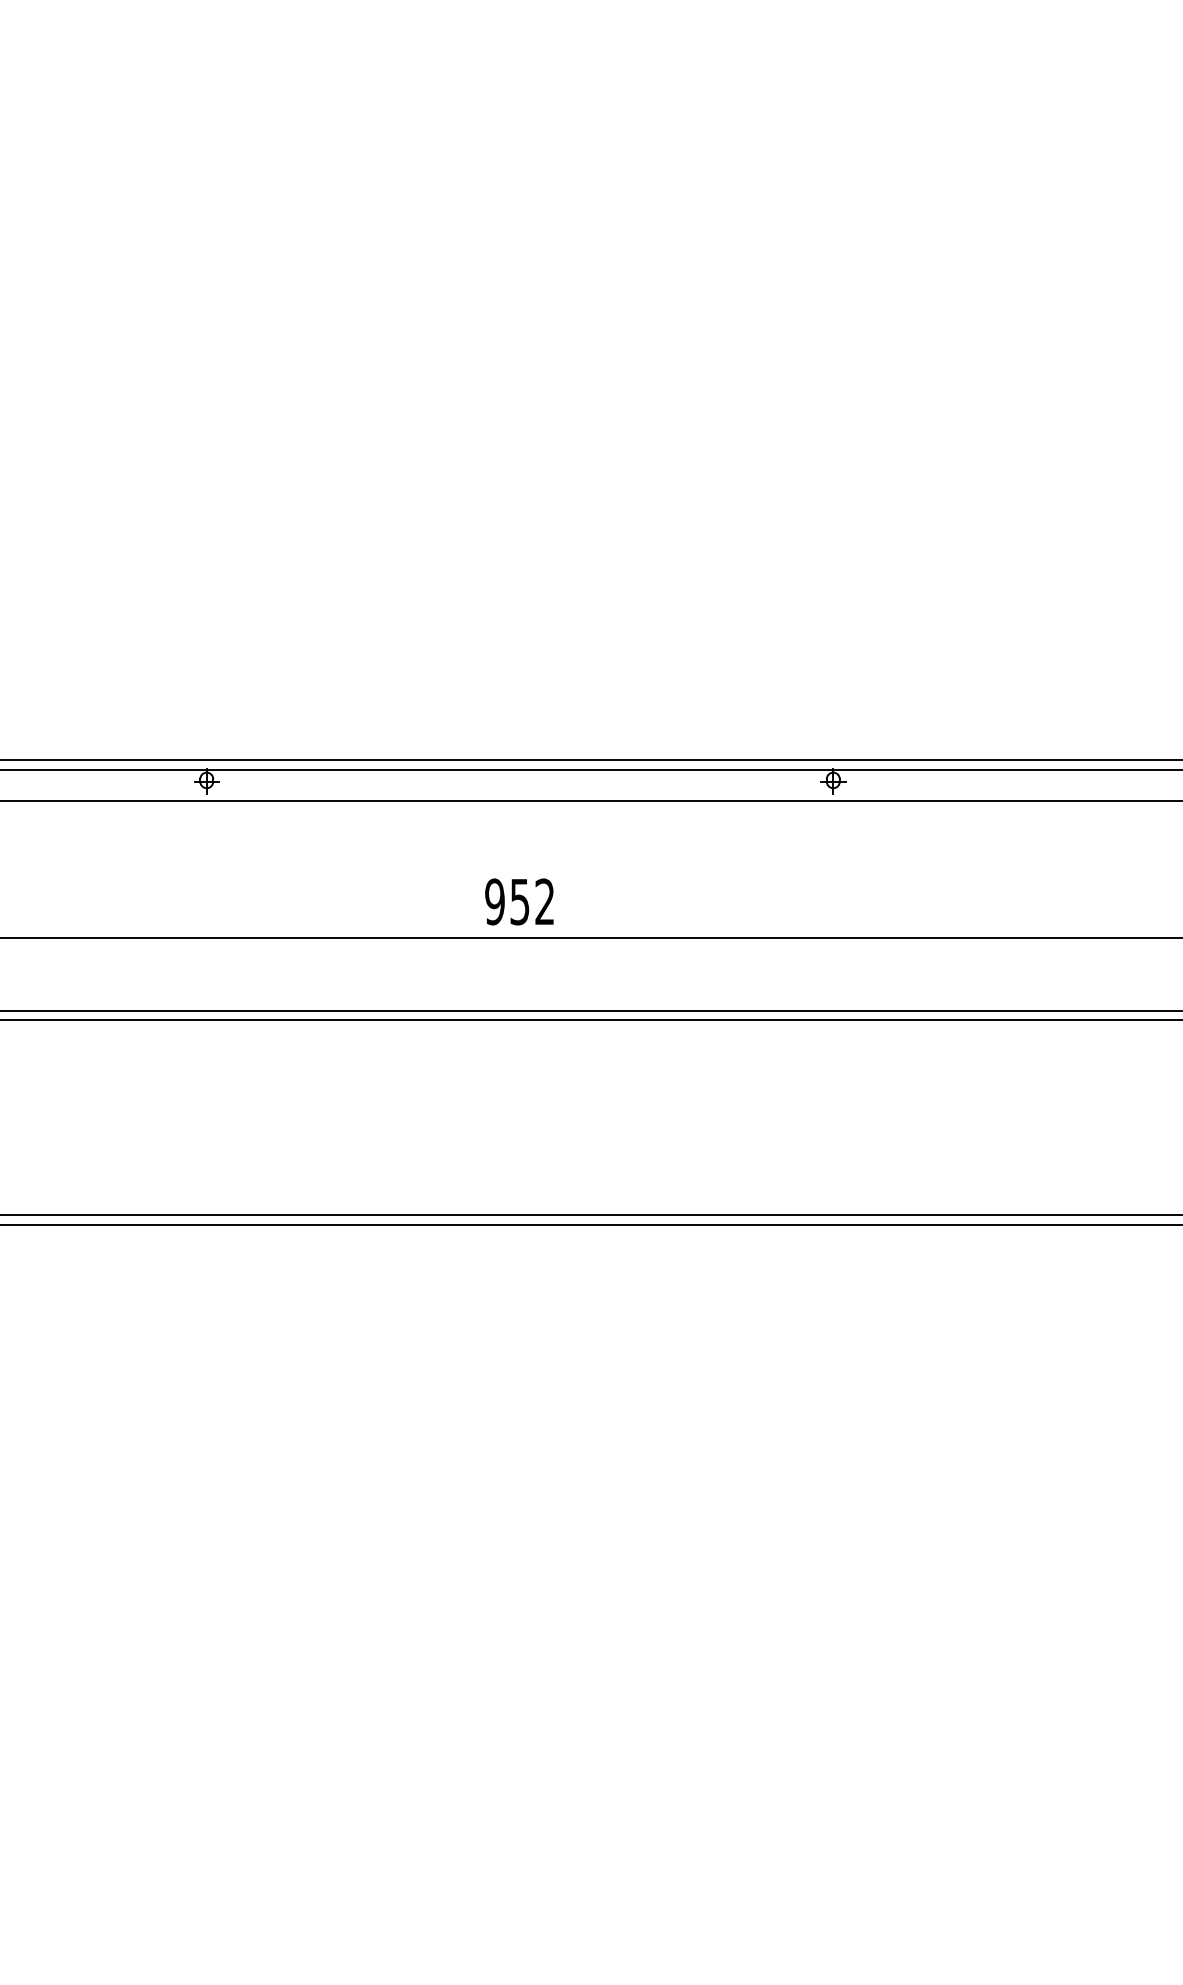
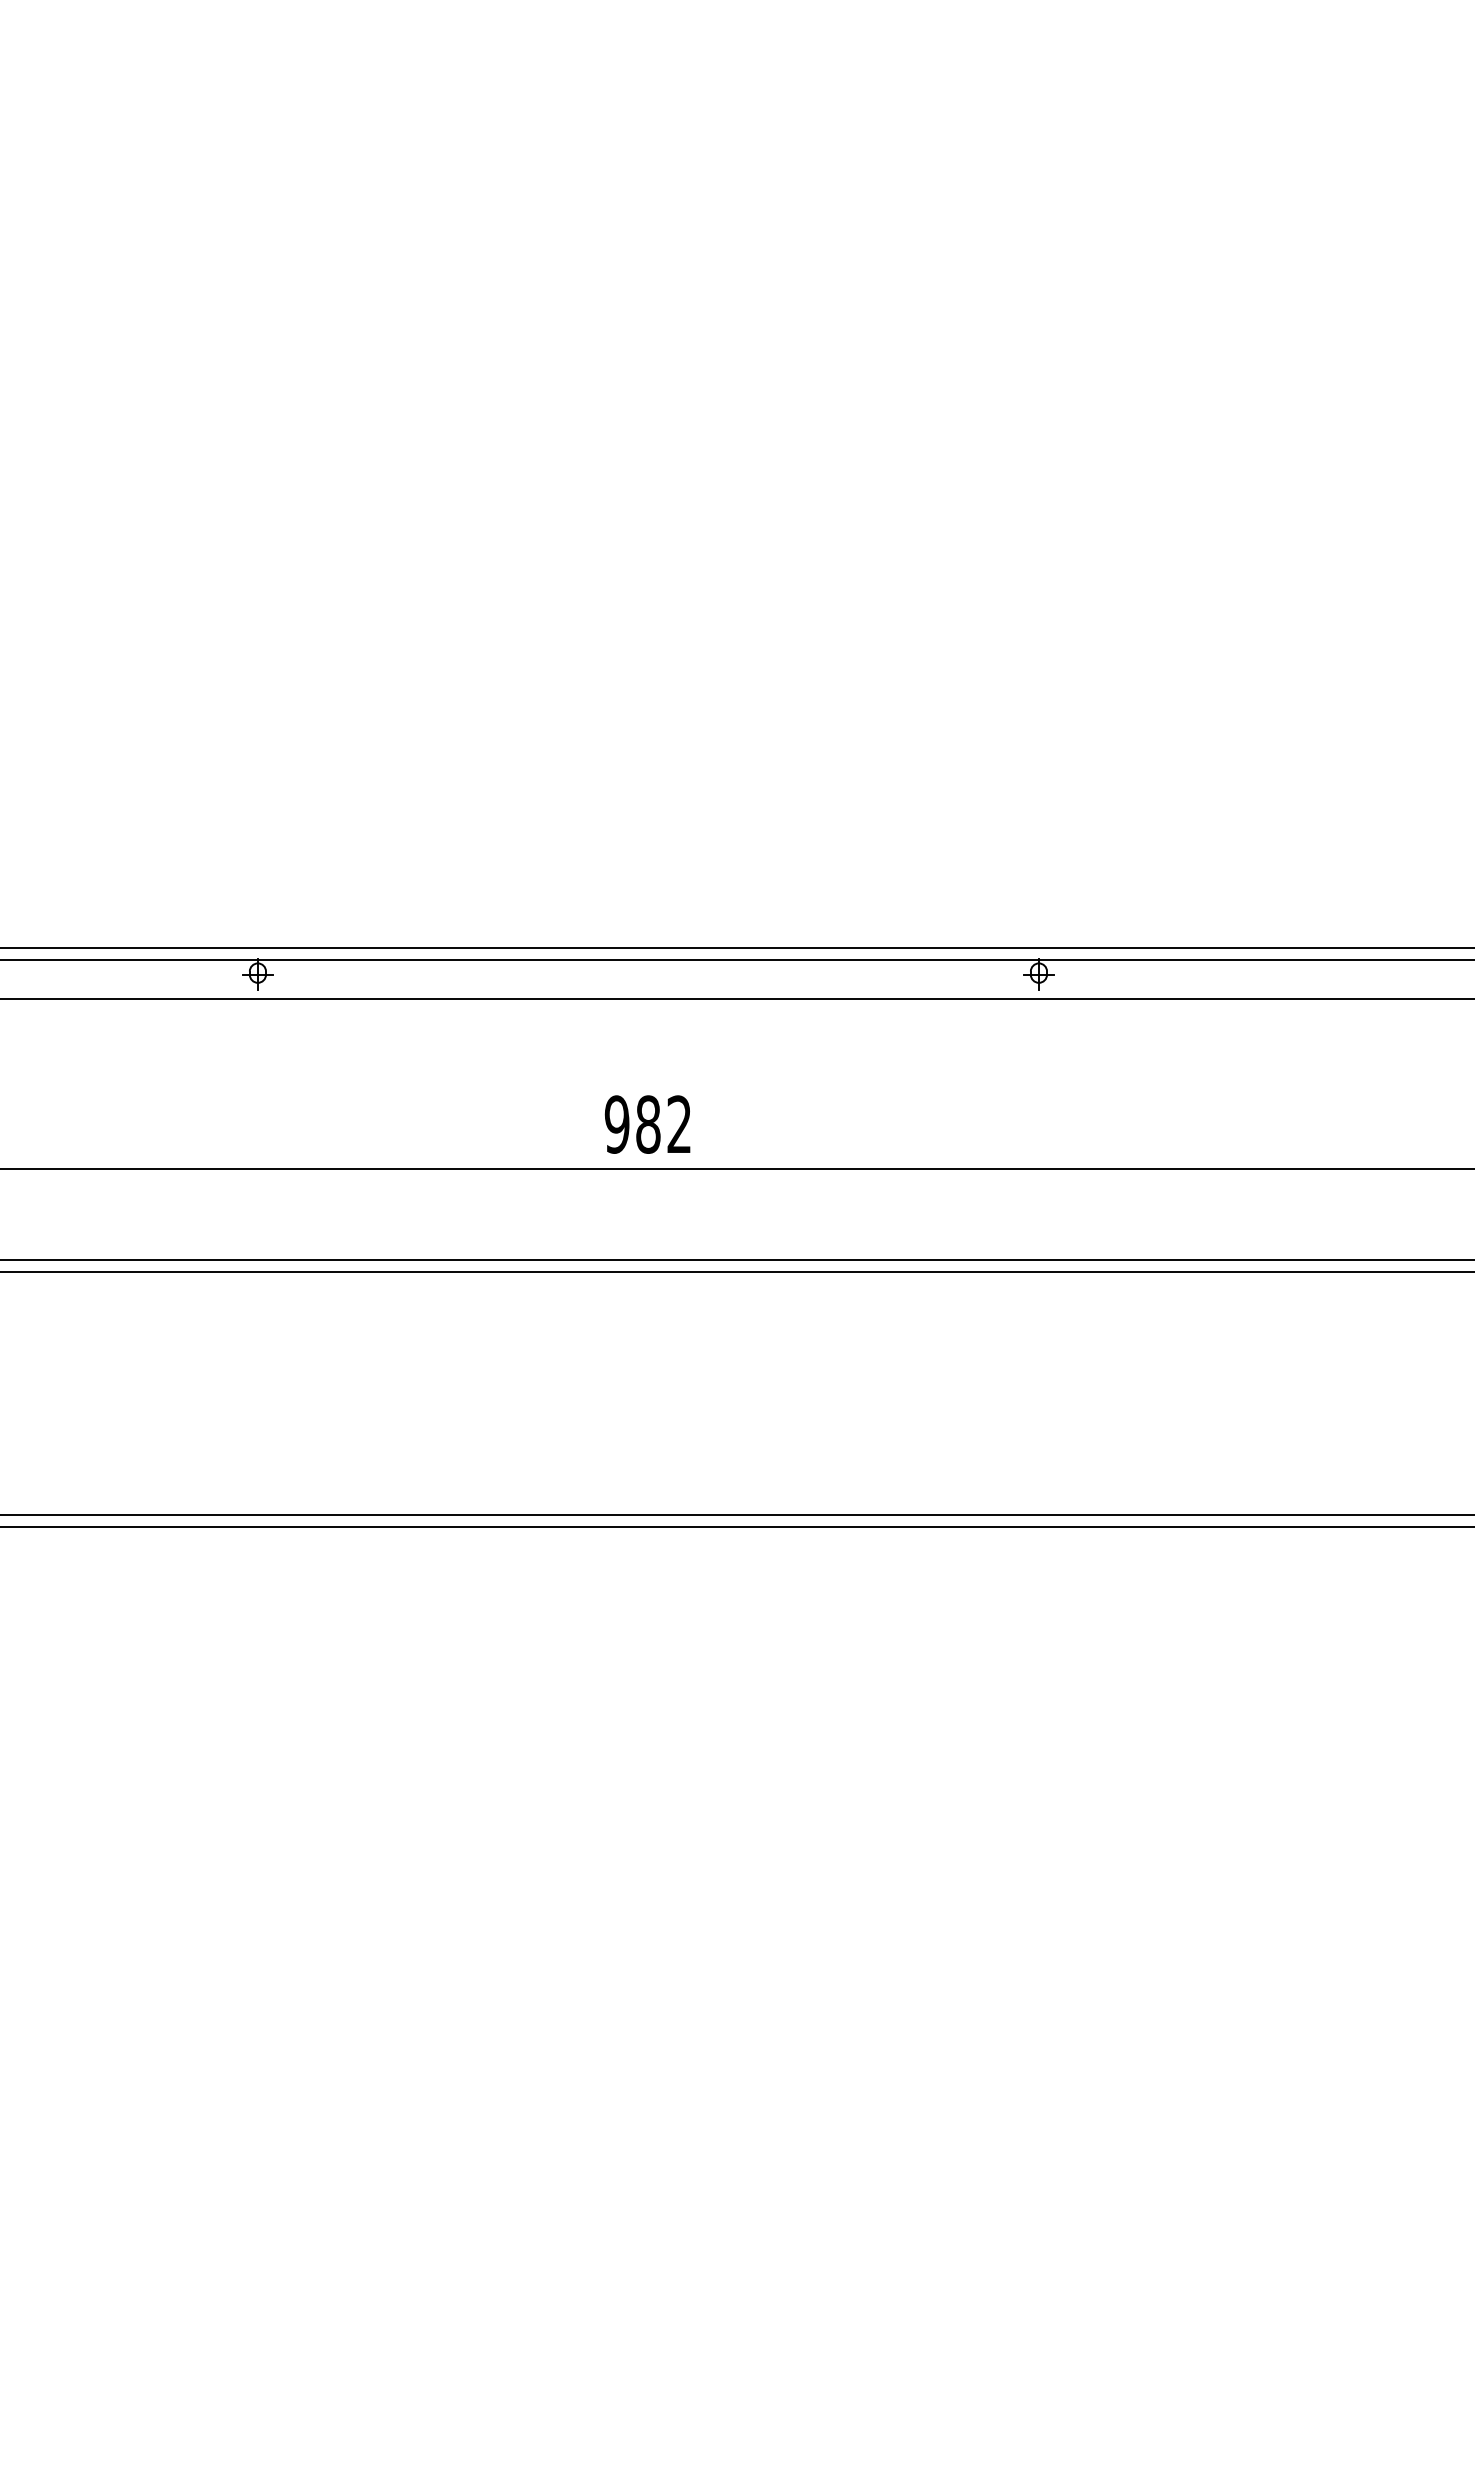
text: (520, 901) -> (648, 1124), 952 -> 982

